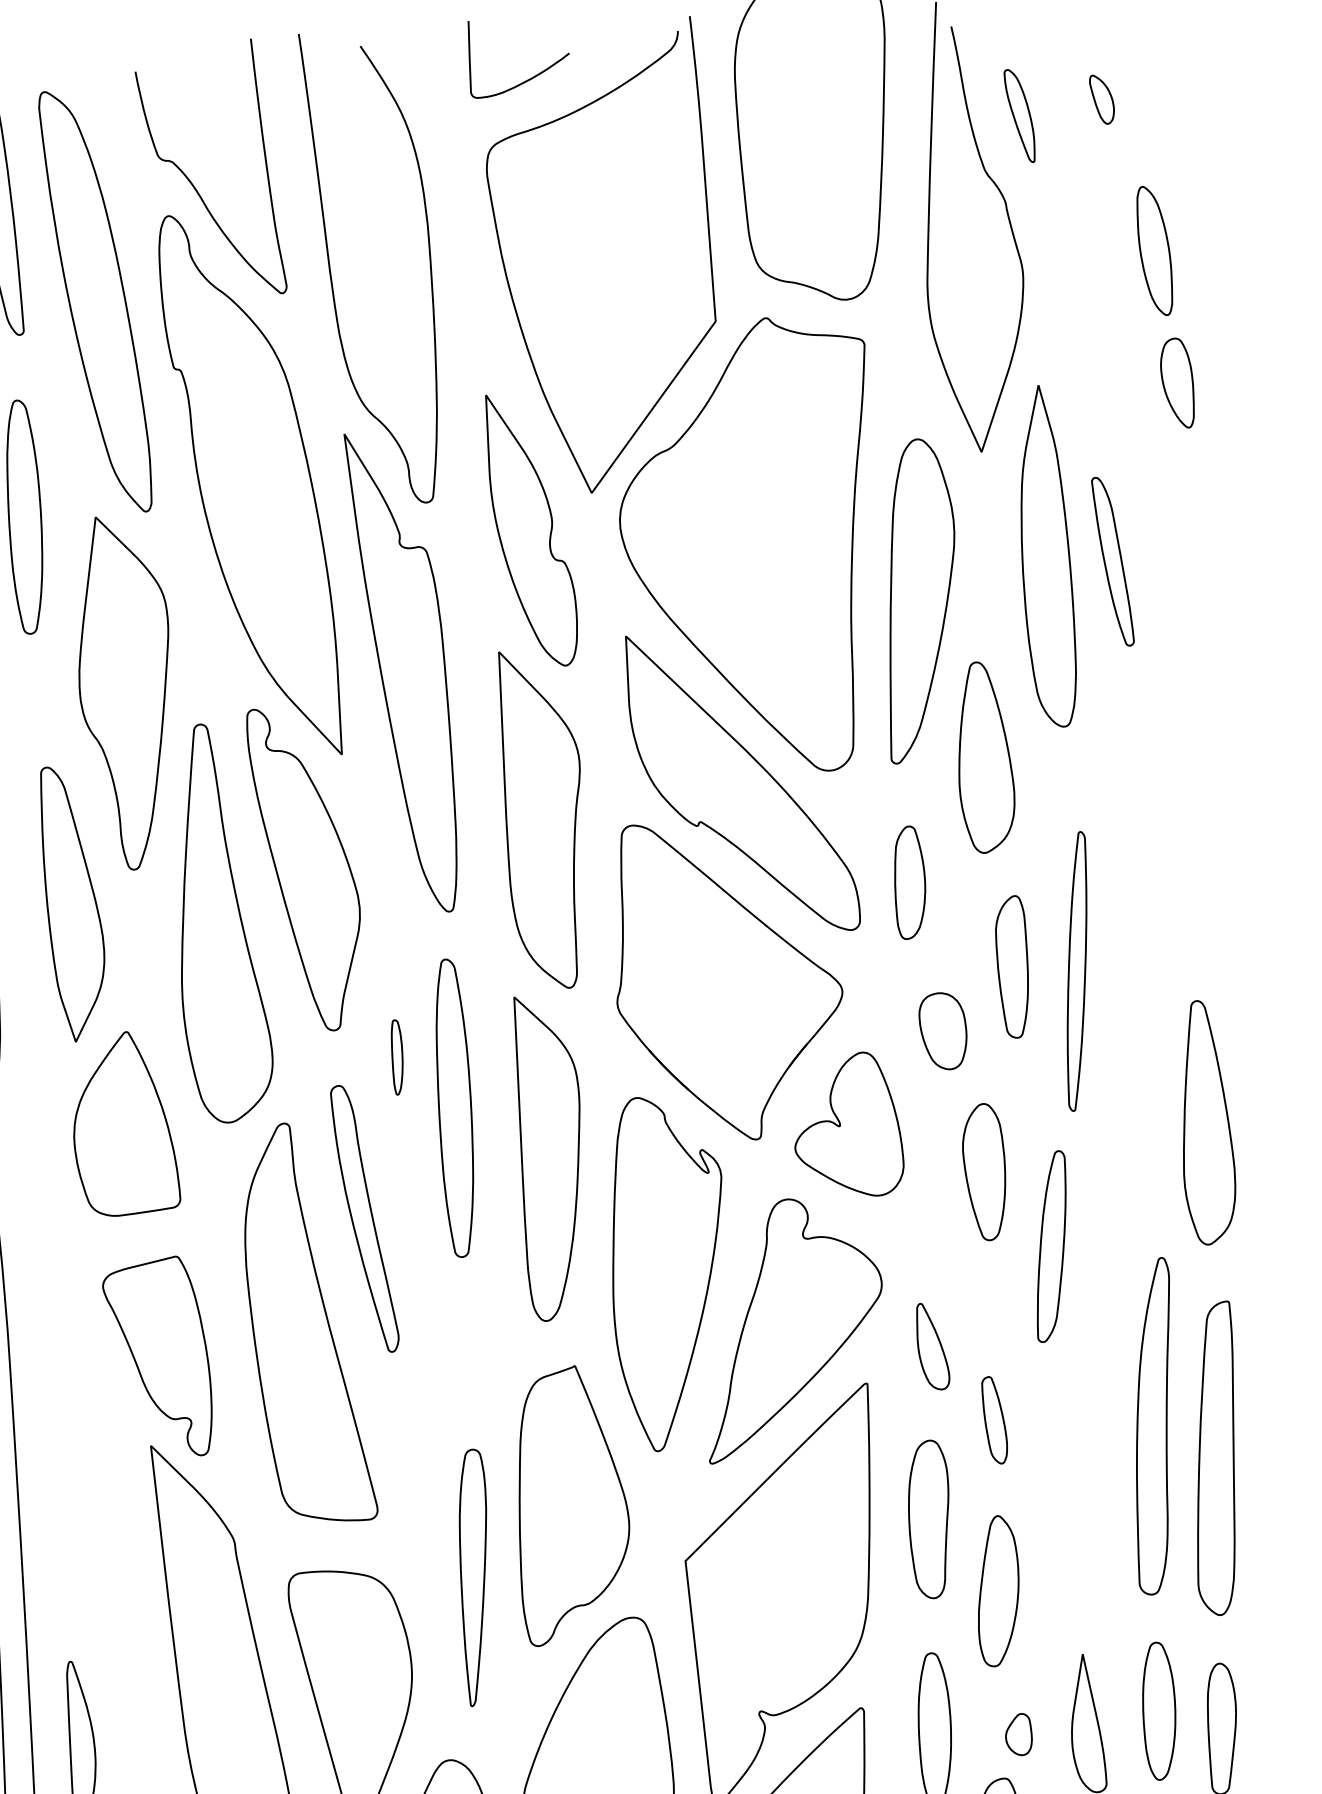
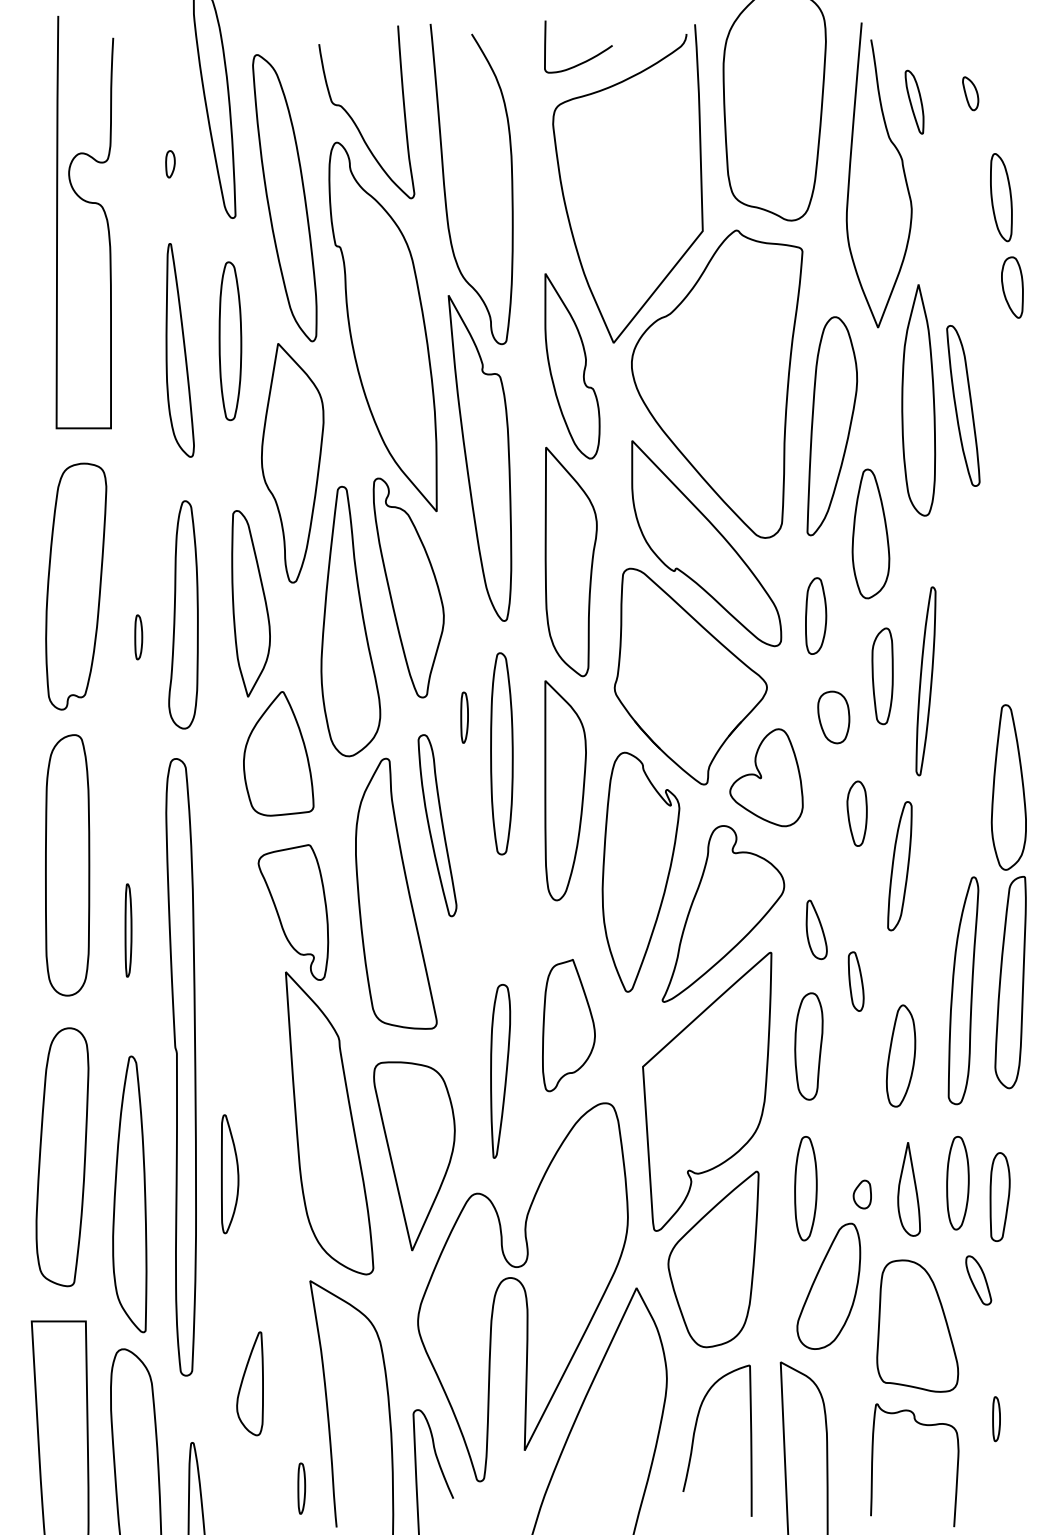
part: (1111, 561) -> (962, 405), size x1.4
part: (983, 1171) -> (856, 813), size x0.7
part: (1214, 1458) -> (1010, 982), moved
part: (572, 1505) -> (568, 1025), size x0.7
part: (998, 1590) -> (901, 1055), moved

